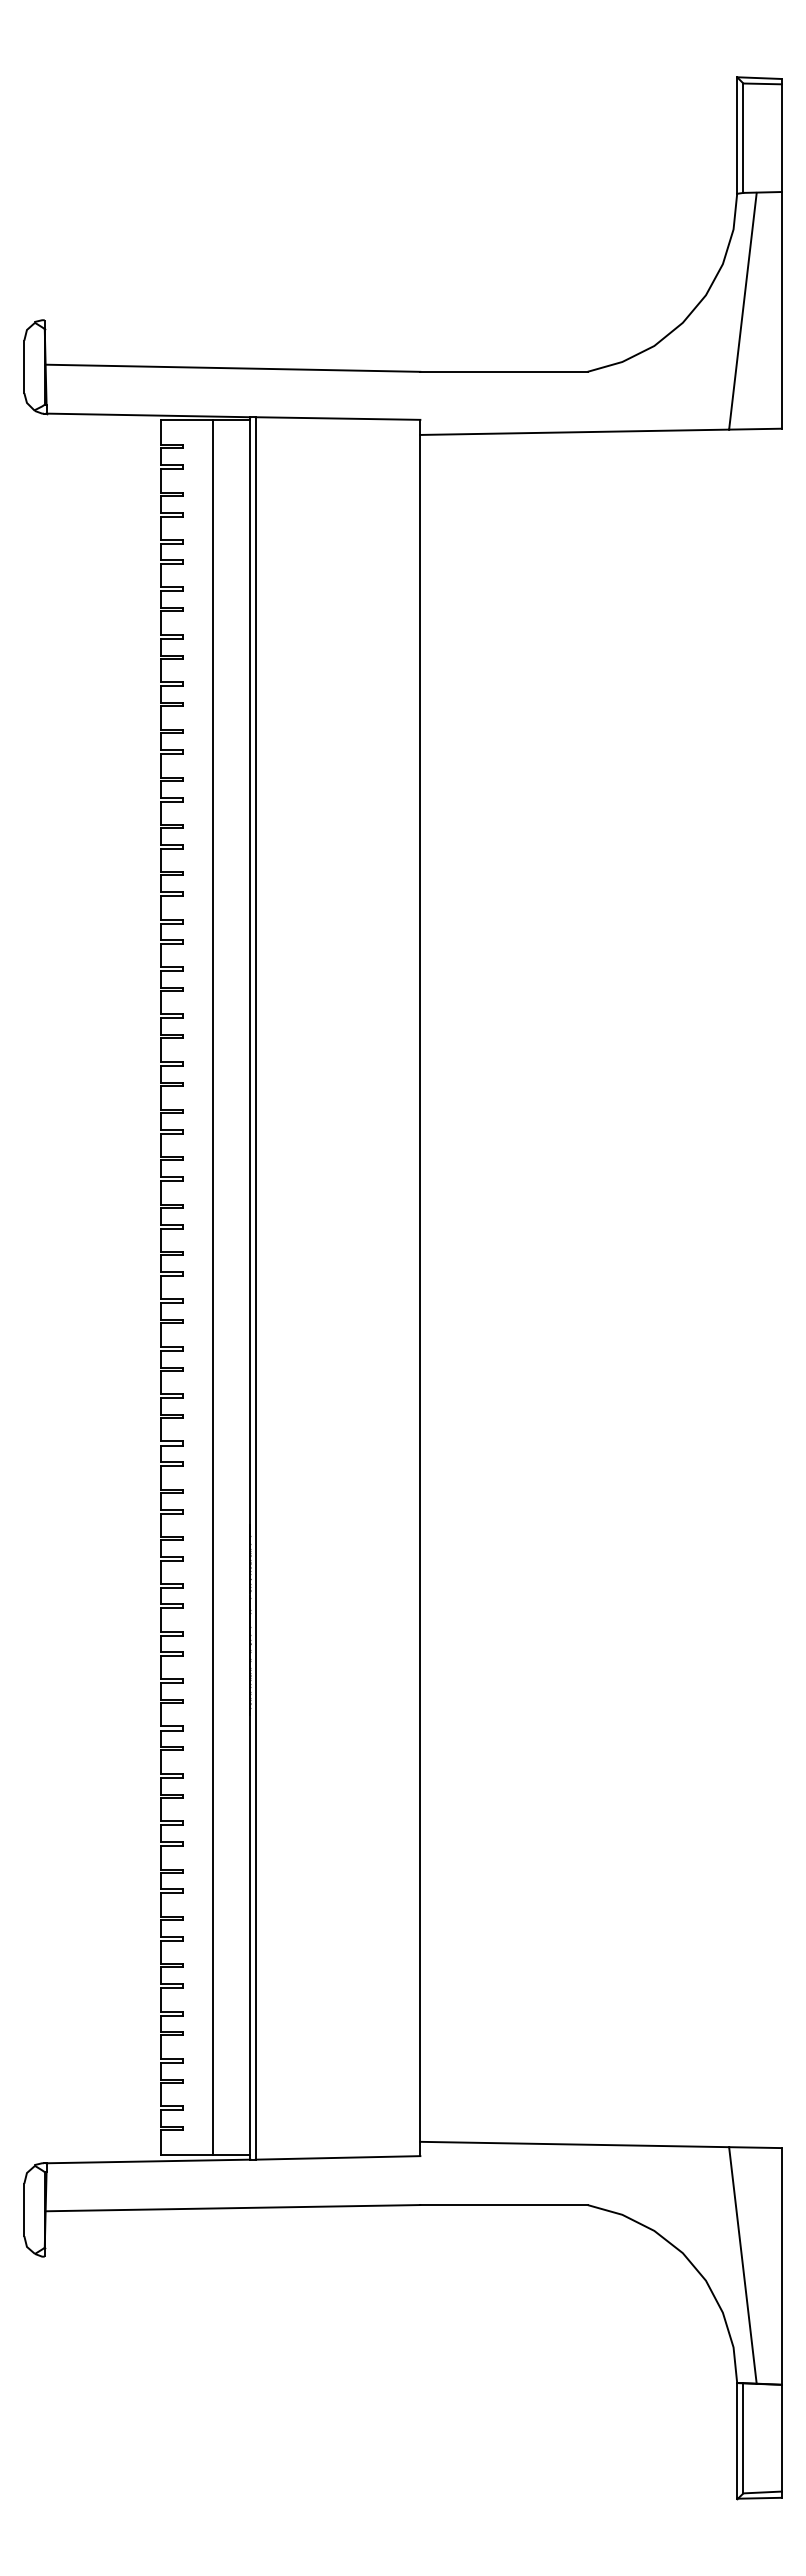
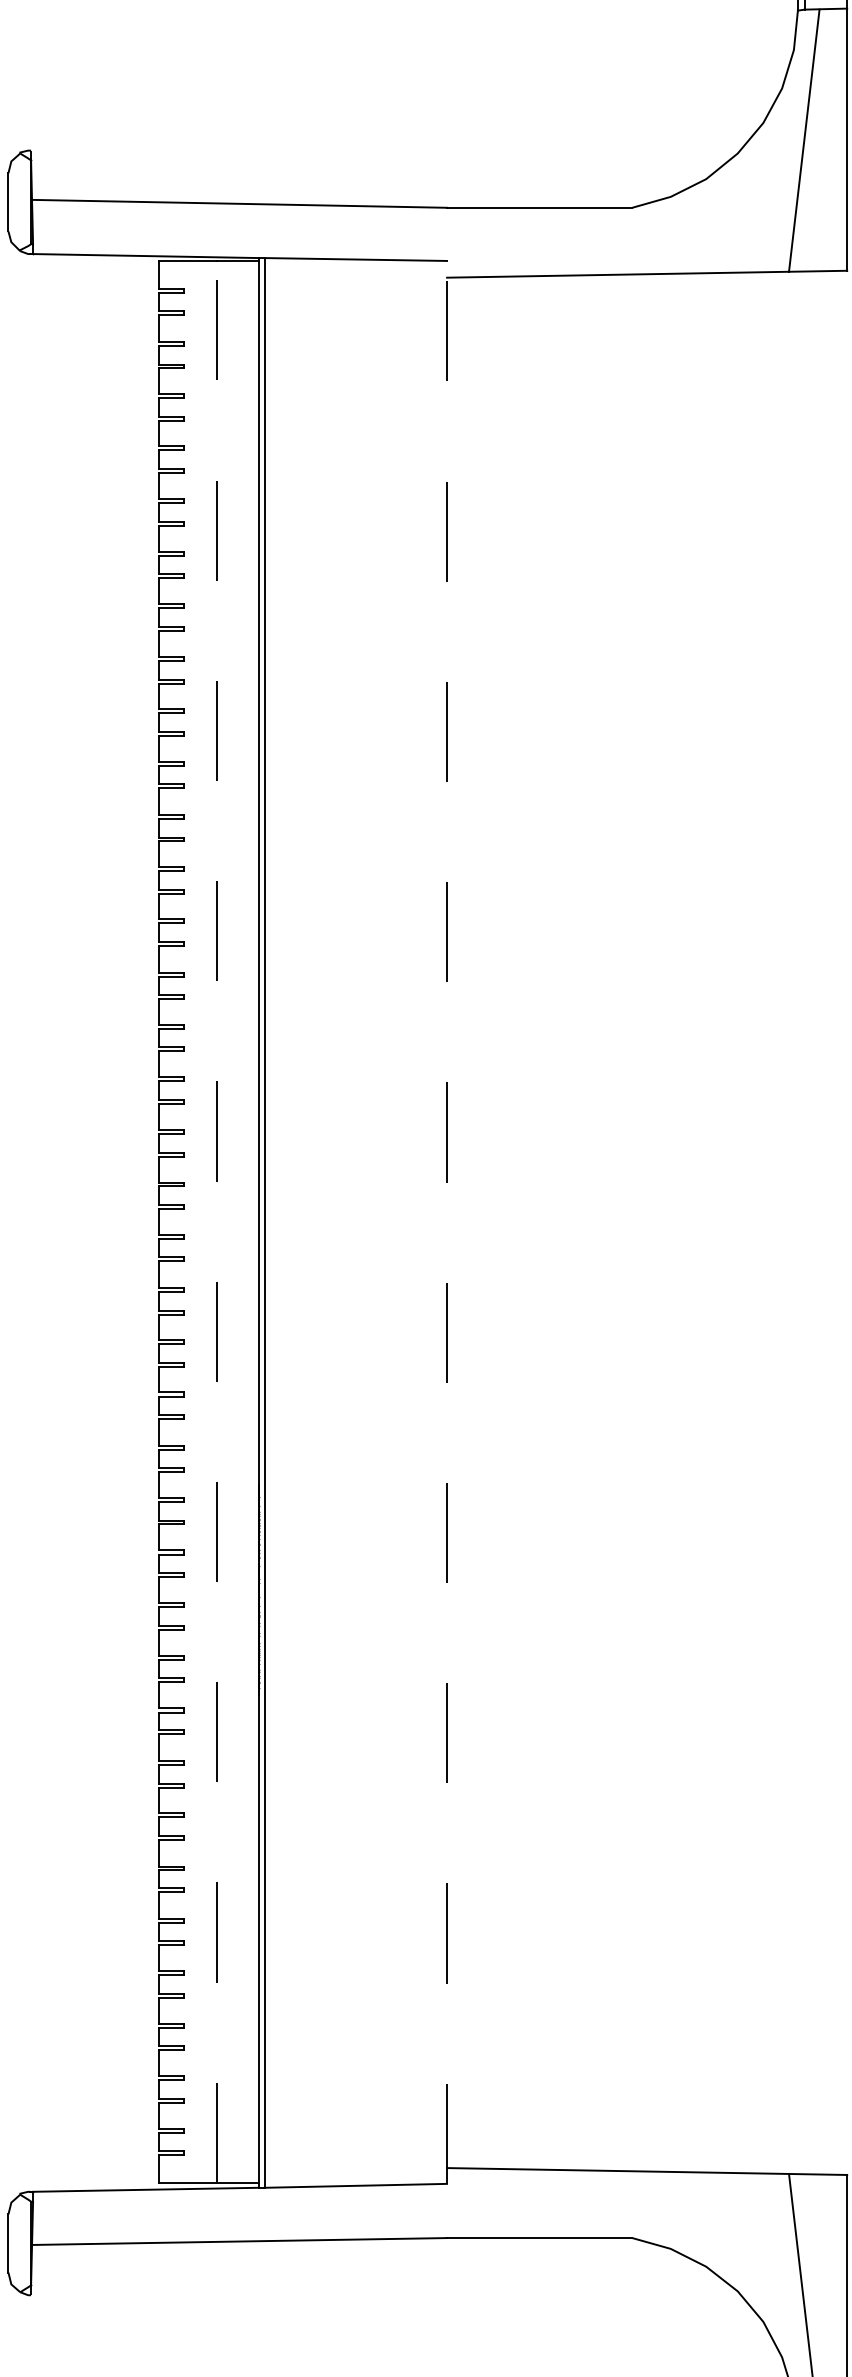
line: (213, 1287) -> (217, 1221), solid -> dashed
line: (420, 1287) -> (447, 1221), solid -> dashed

